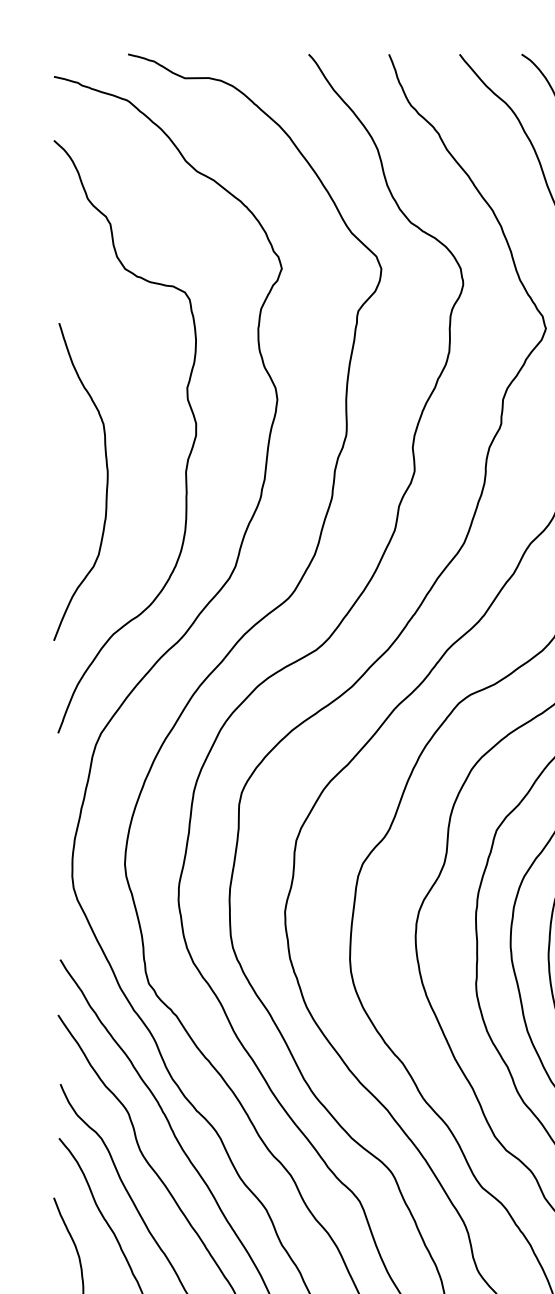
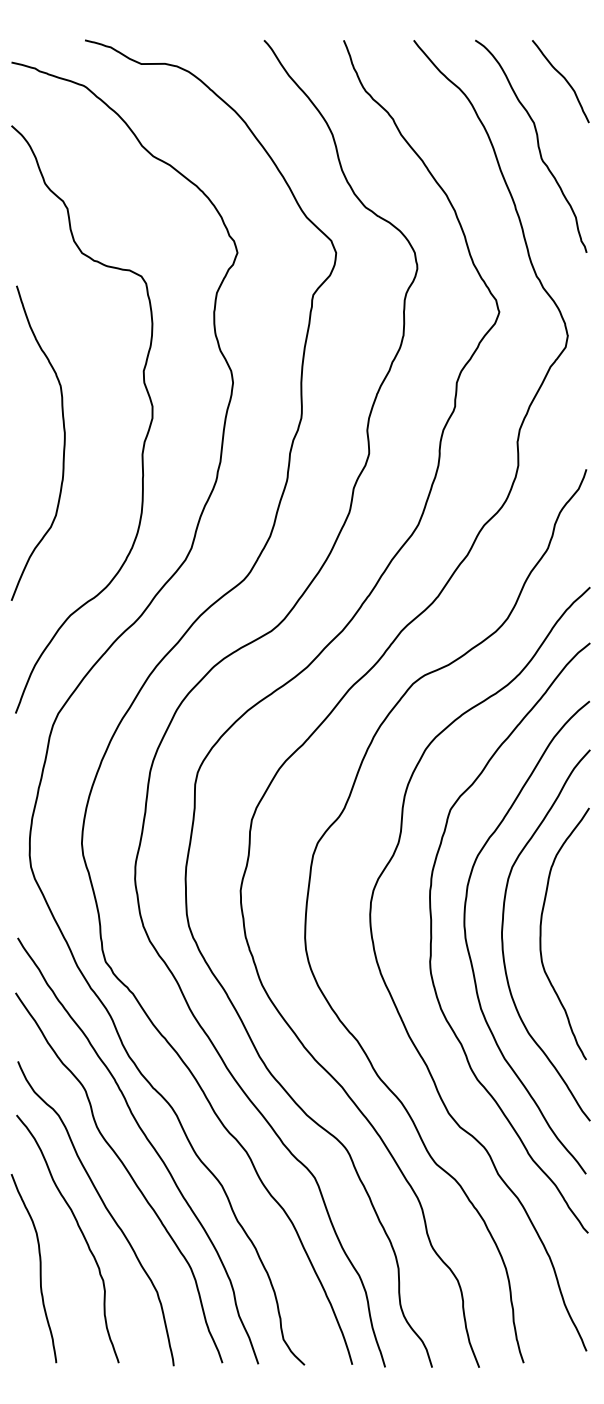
curve: (106, 481) -> (63, 442), moved

